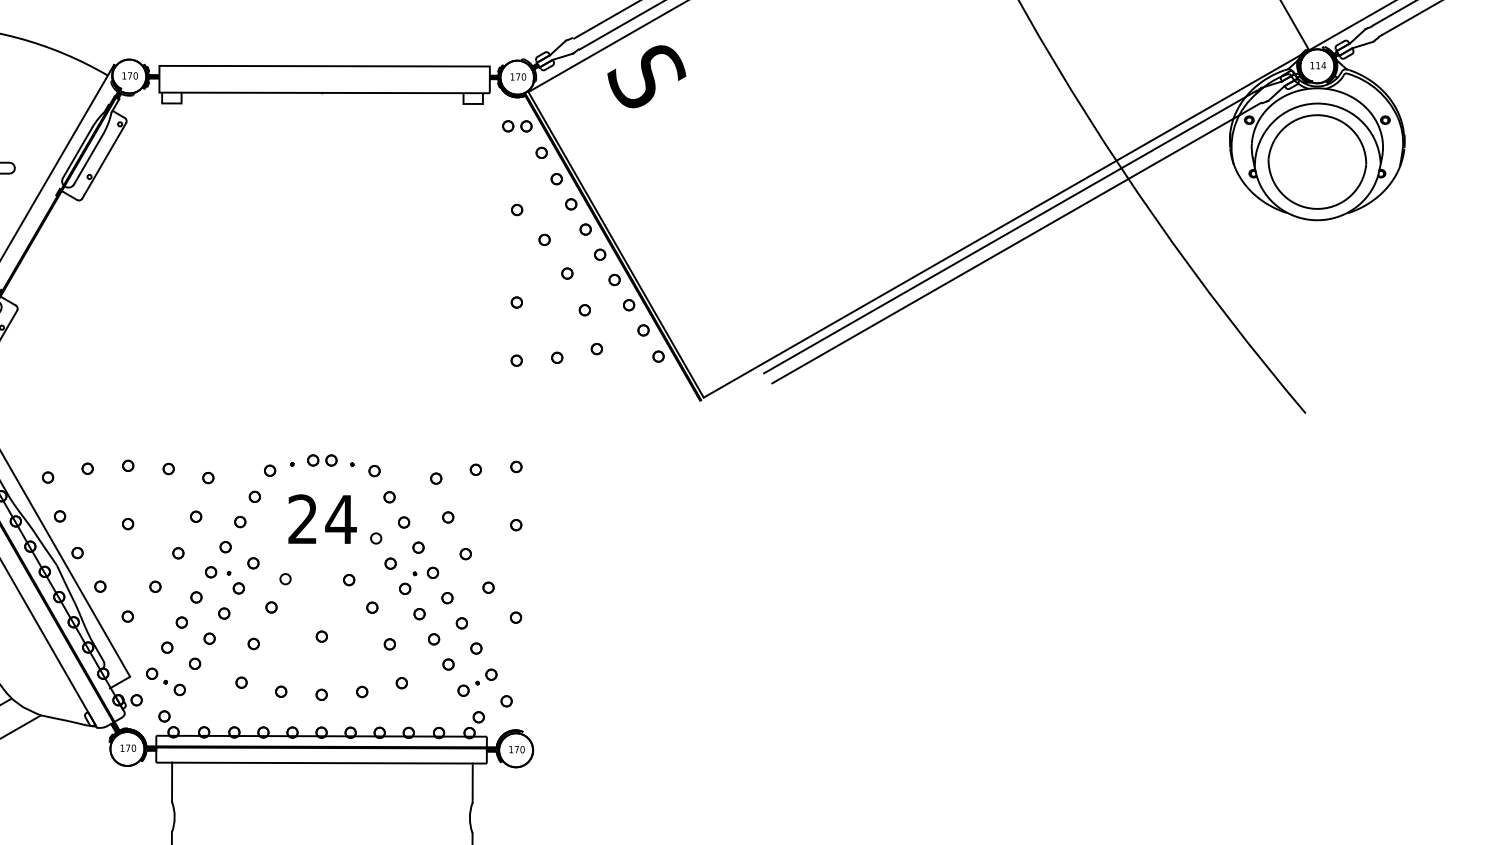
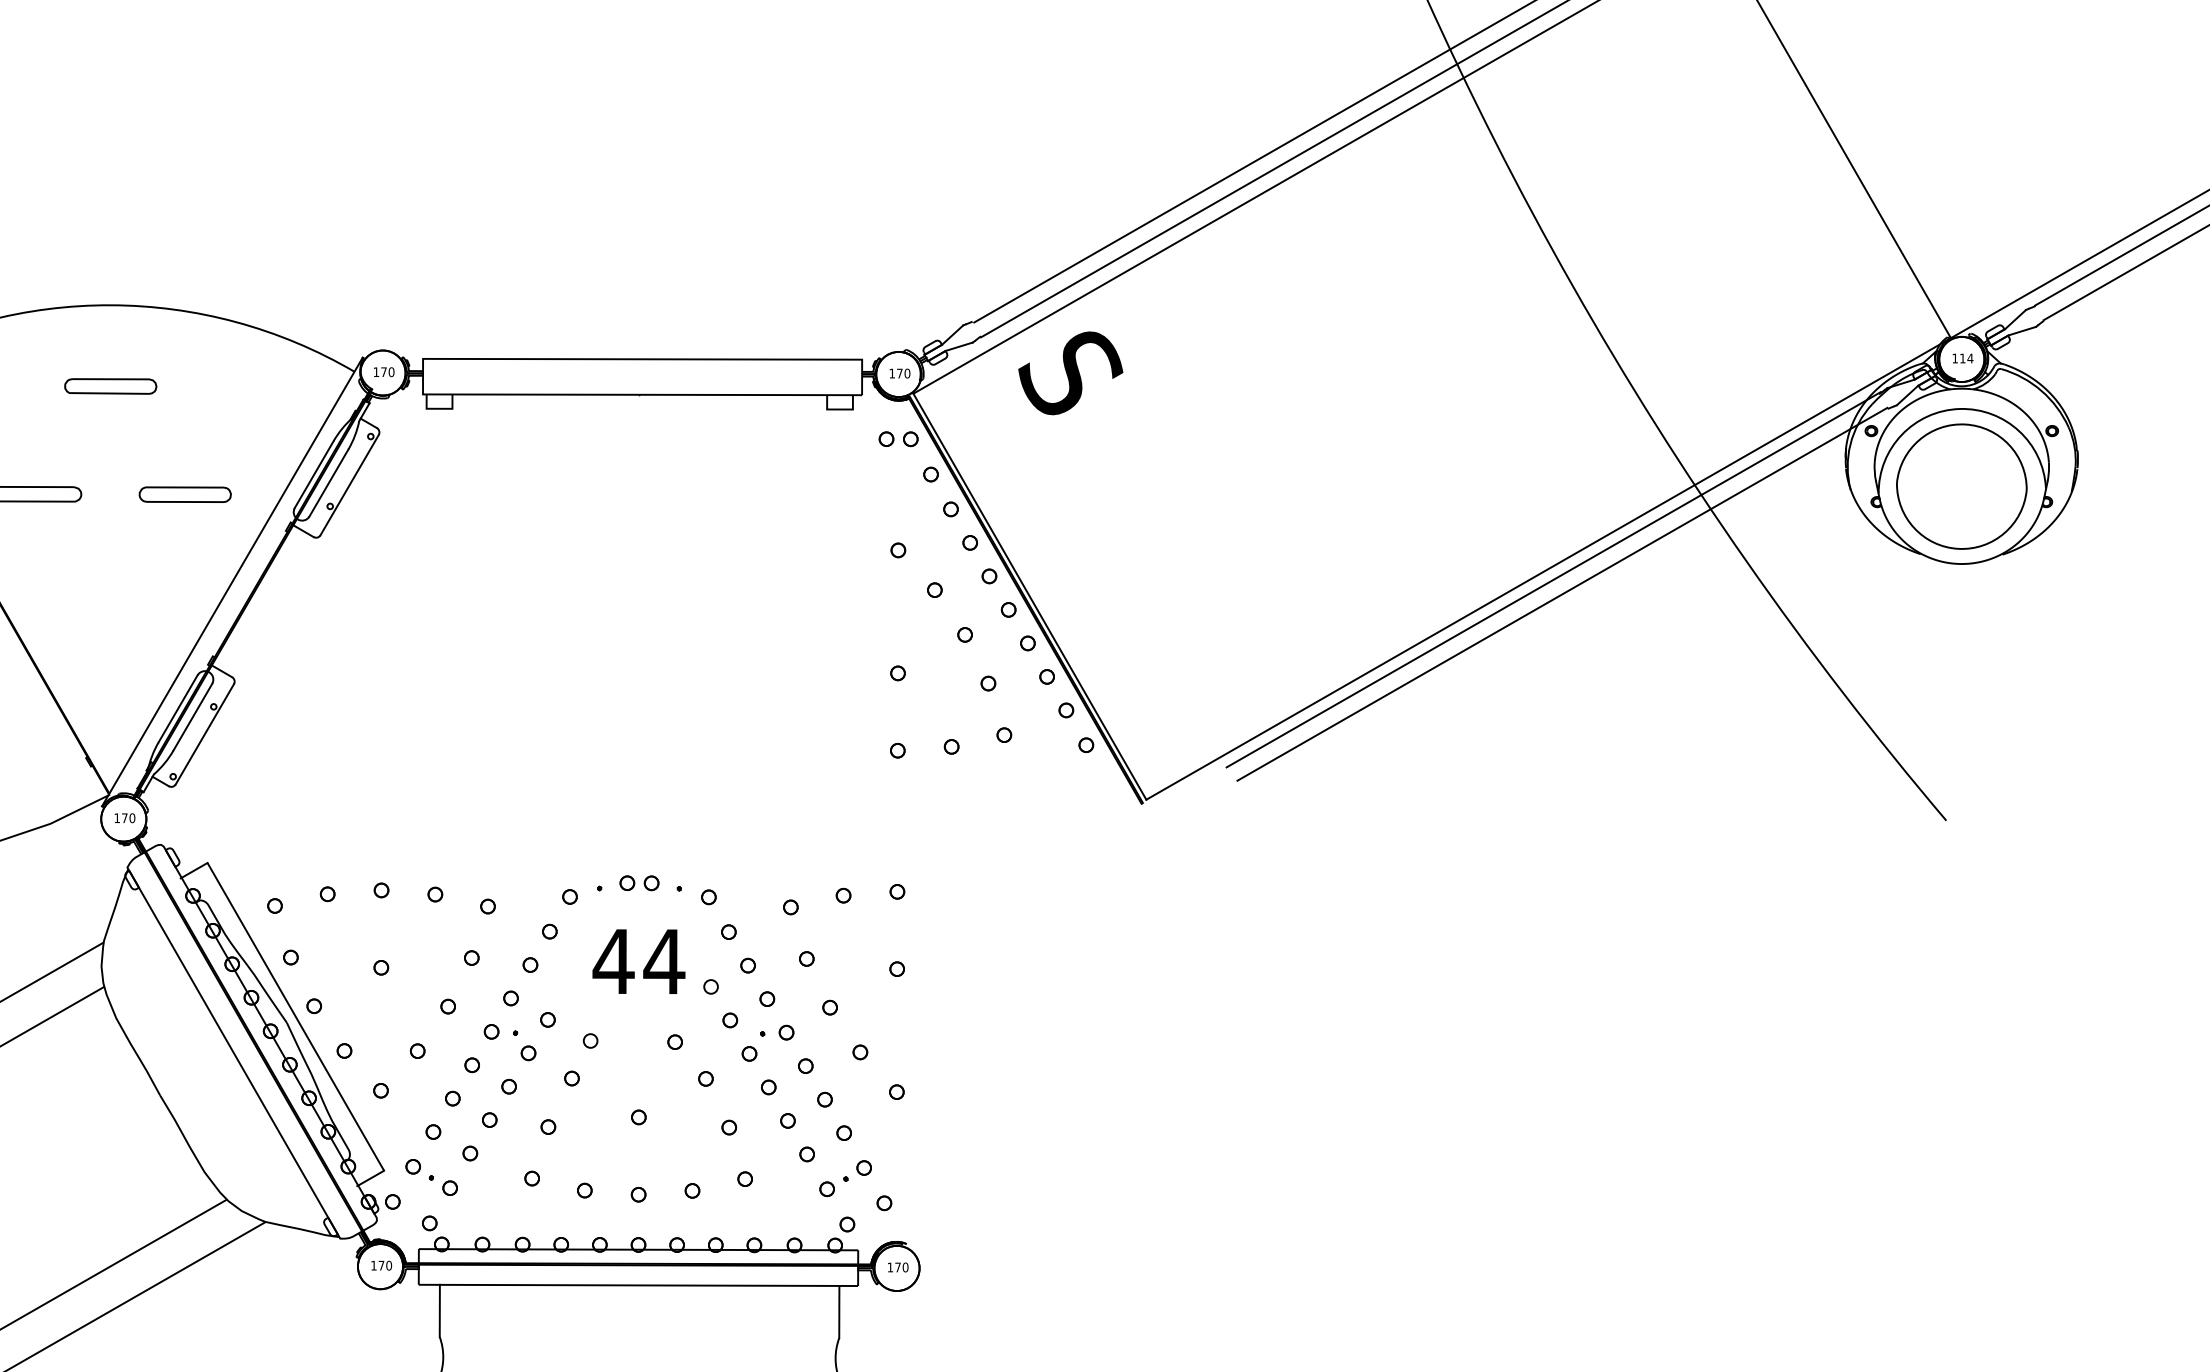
text: (302, 518) -> (613, 960), 24 -> 44

